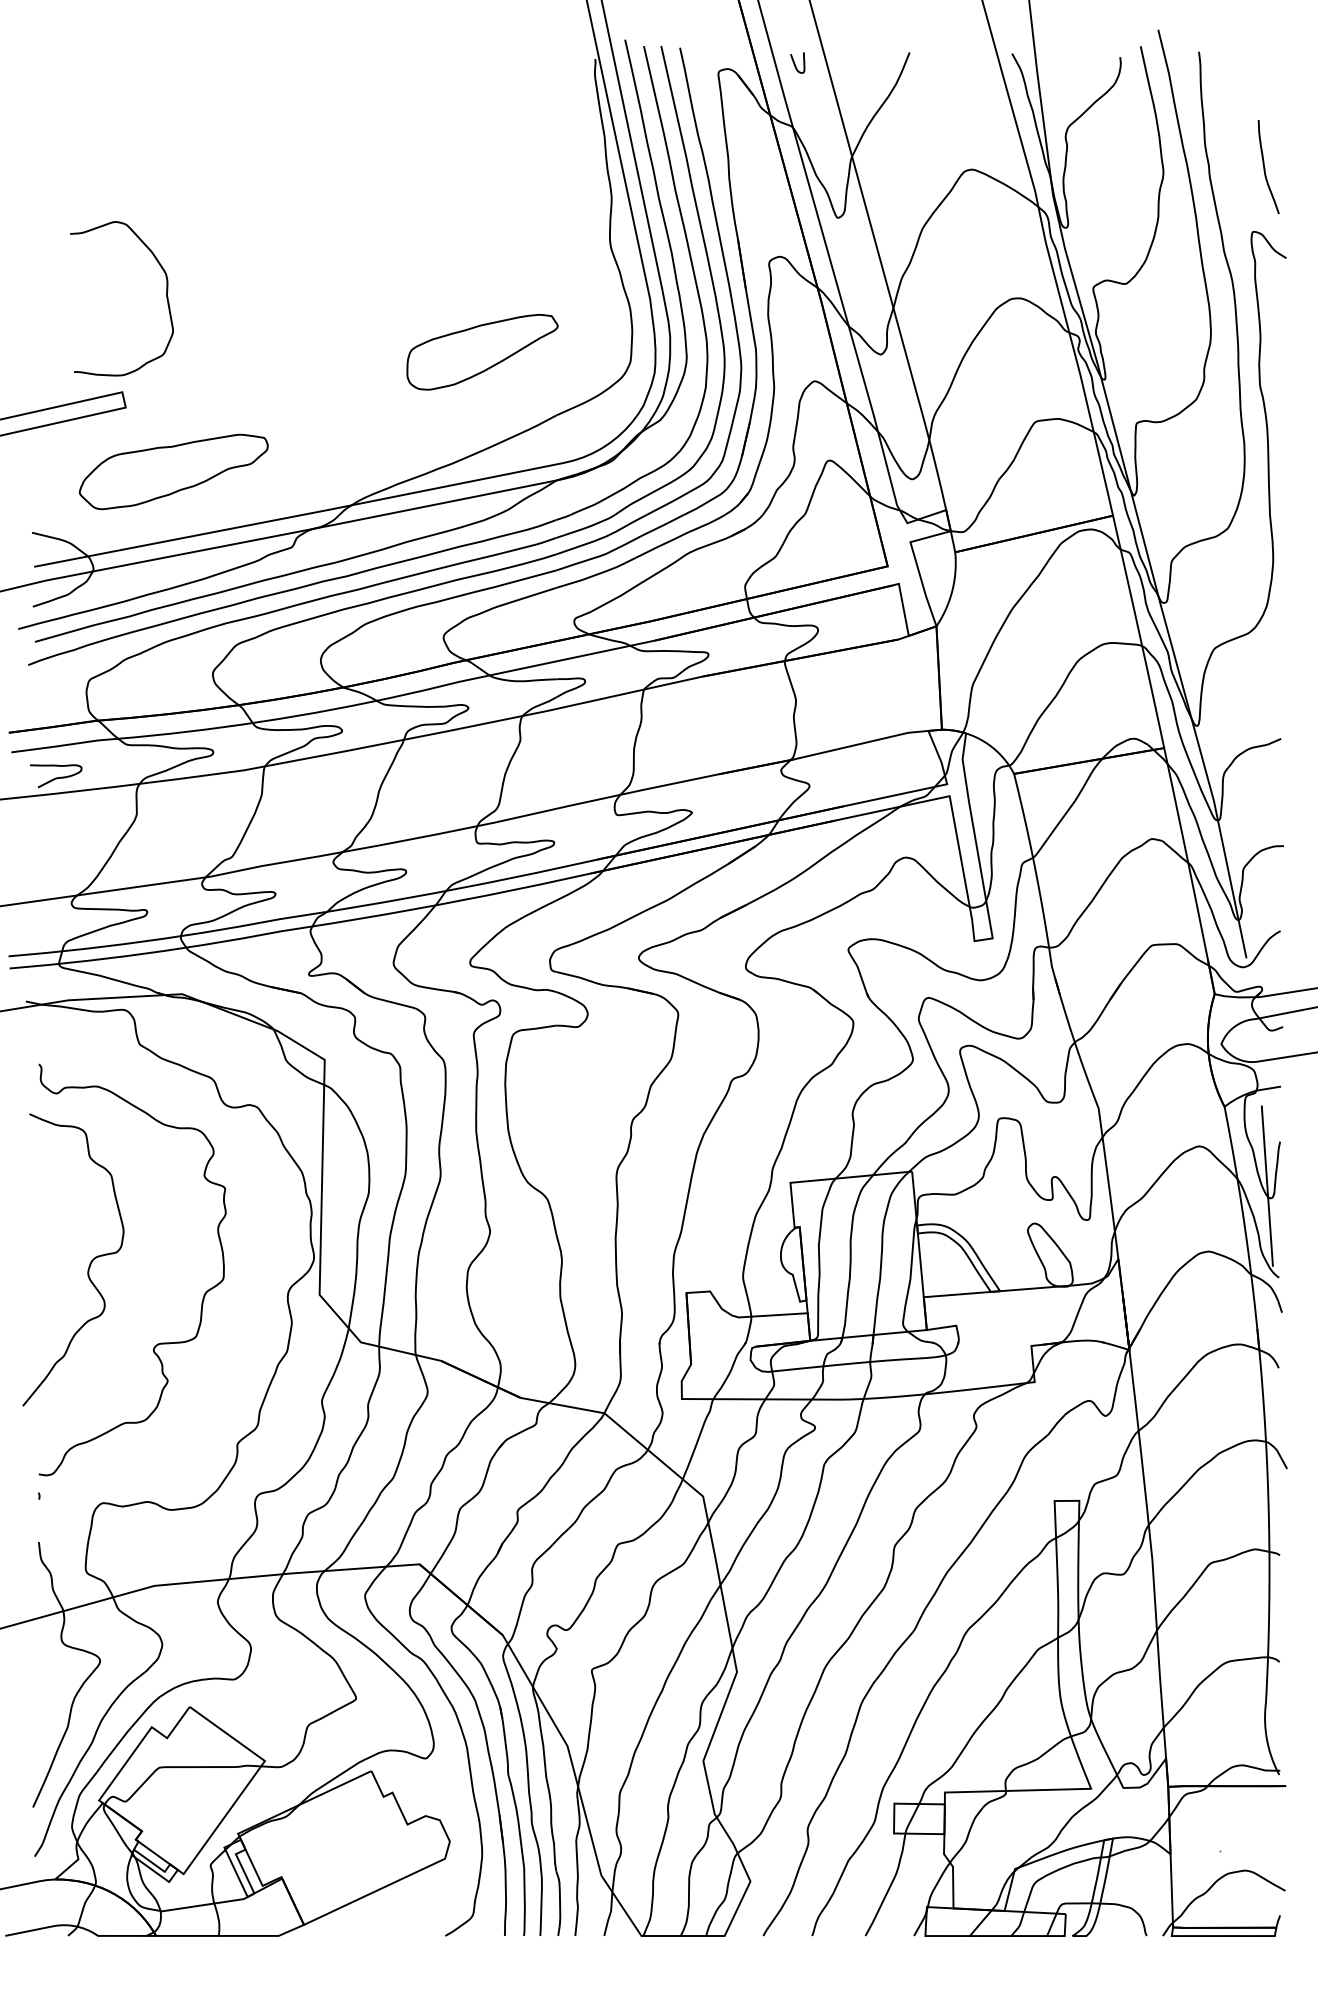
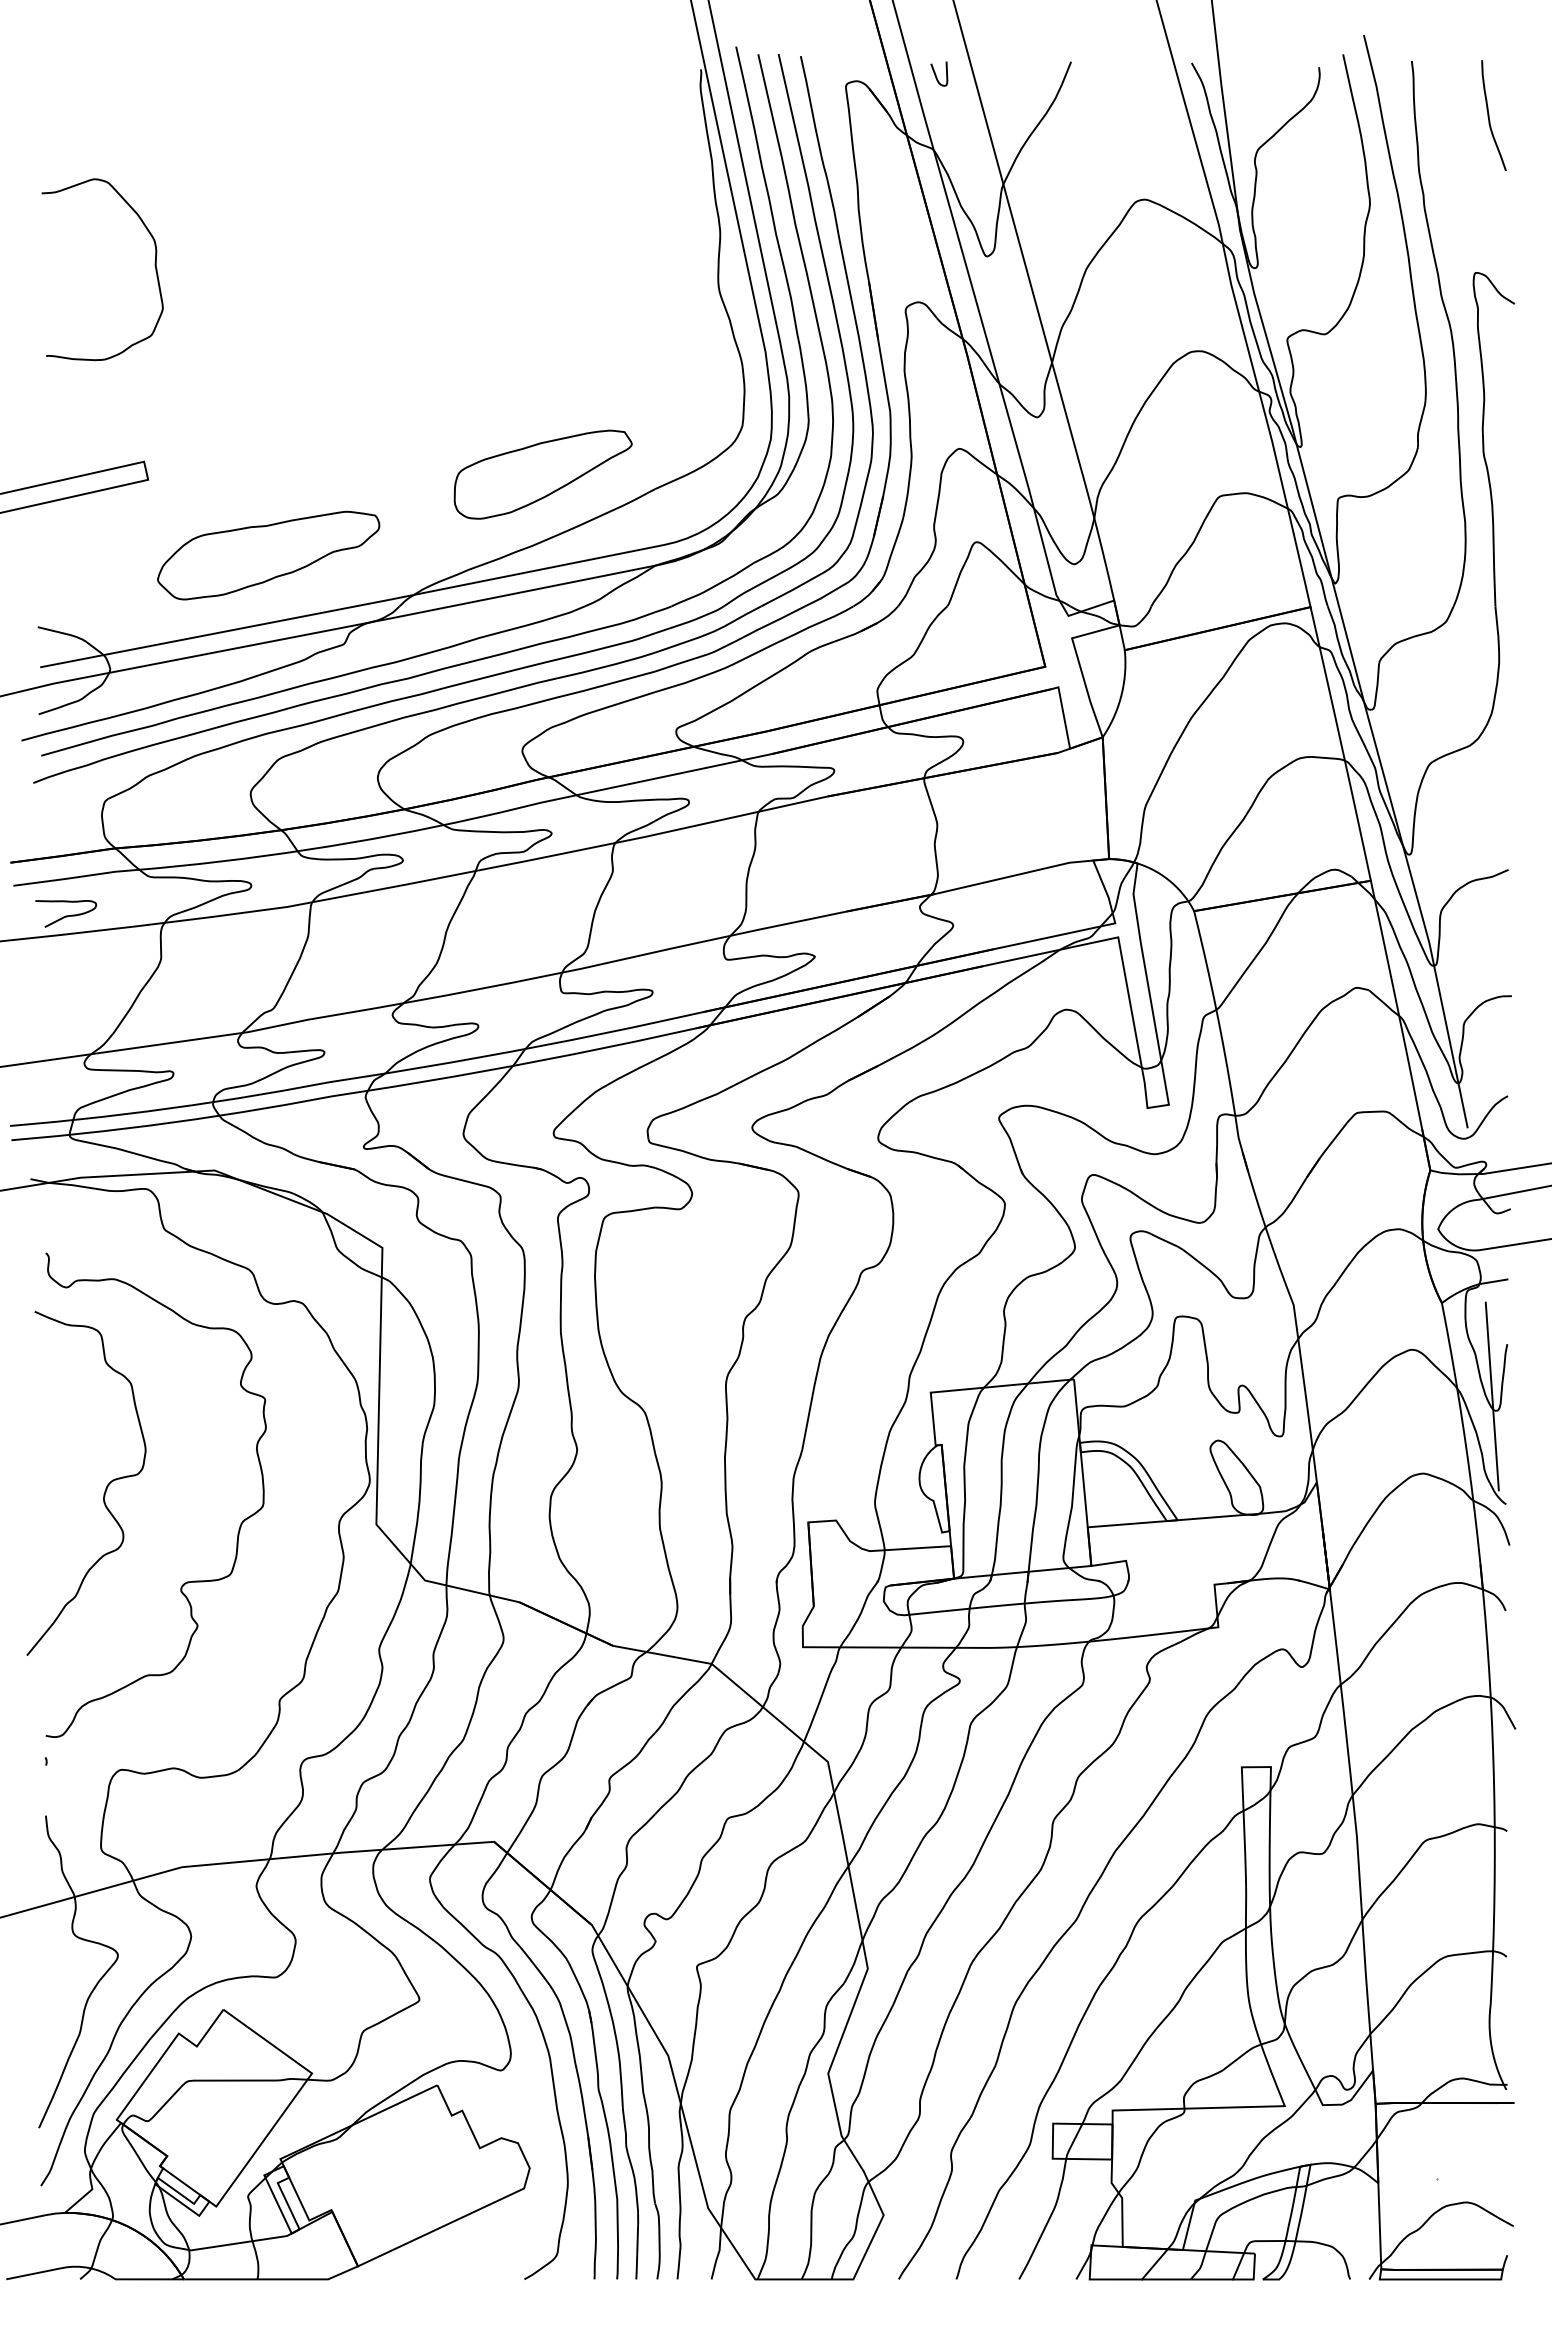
curve: (1264, 166) -> (1489, 115), moved
curve: (165, 295) -> (154, 265), moved
part: (481, 352) -> (542, 474), moved
part: (173, 471) -> (268, 555), moved

